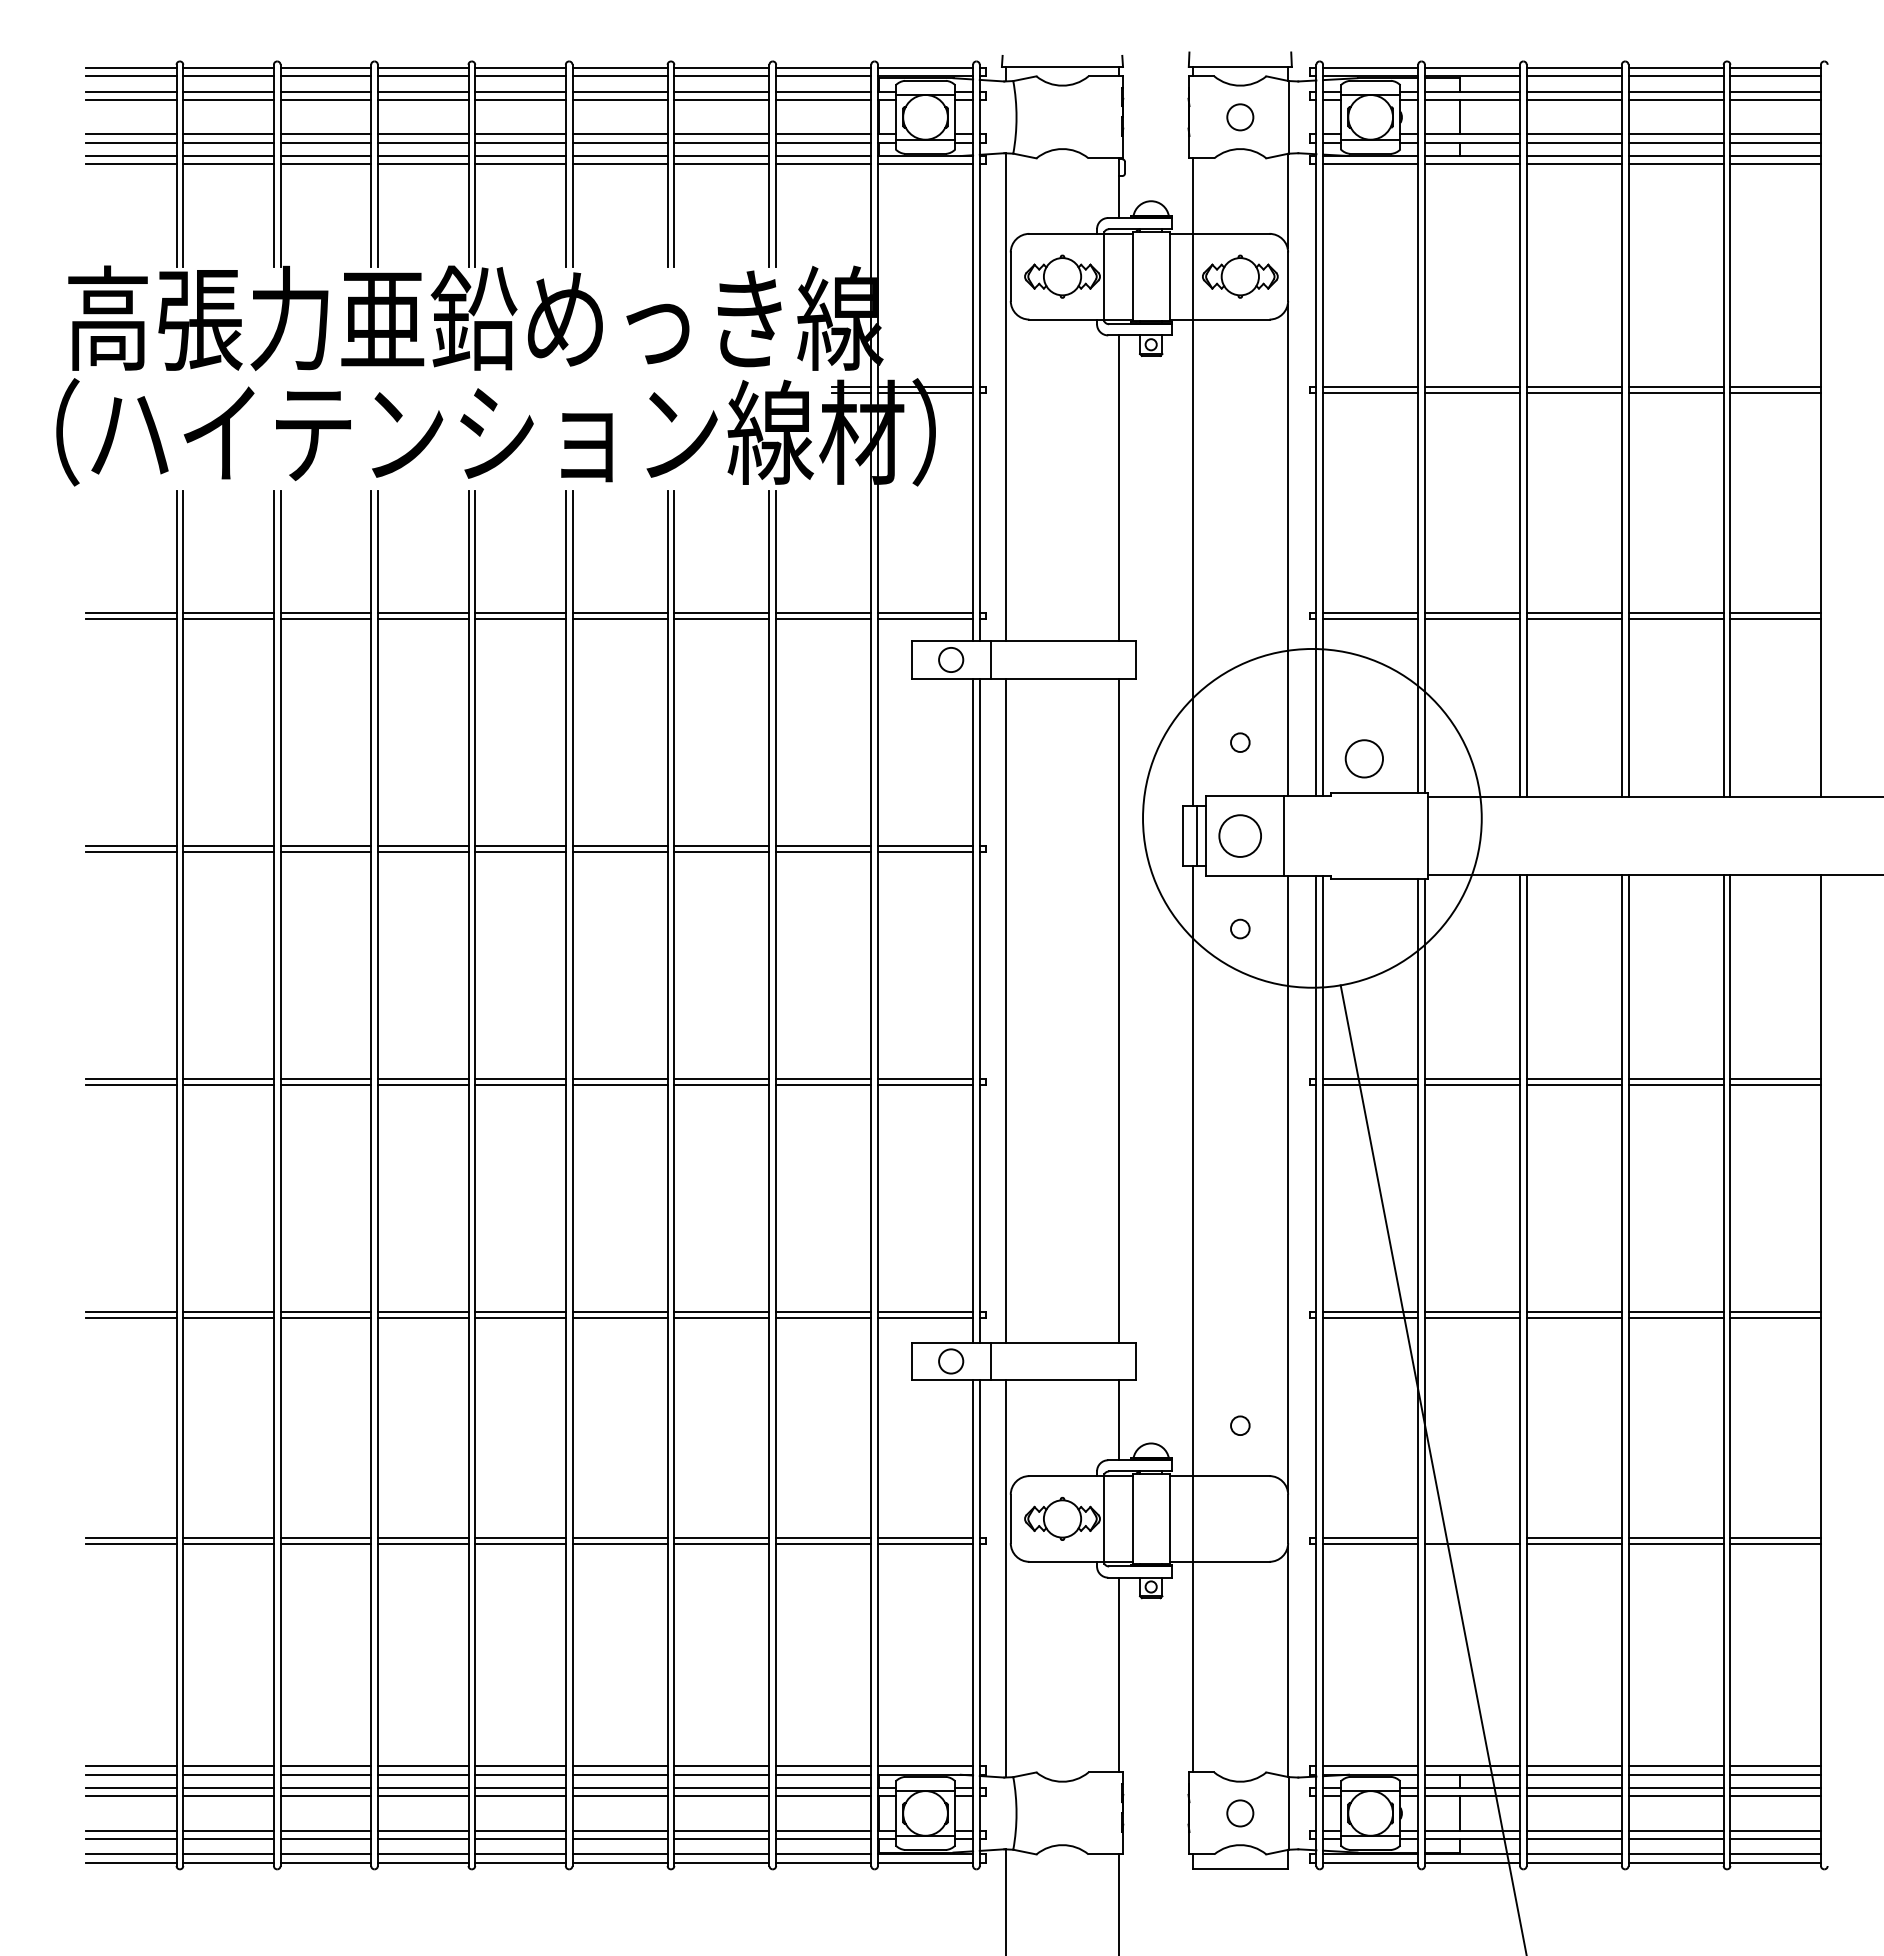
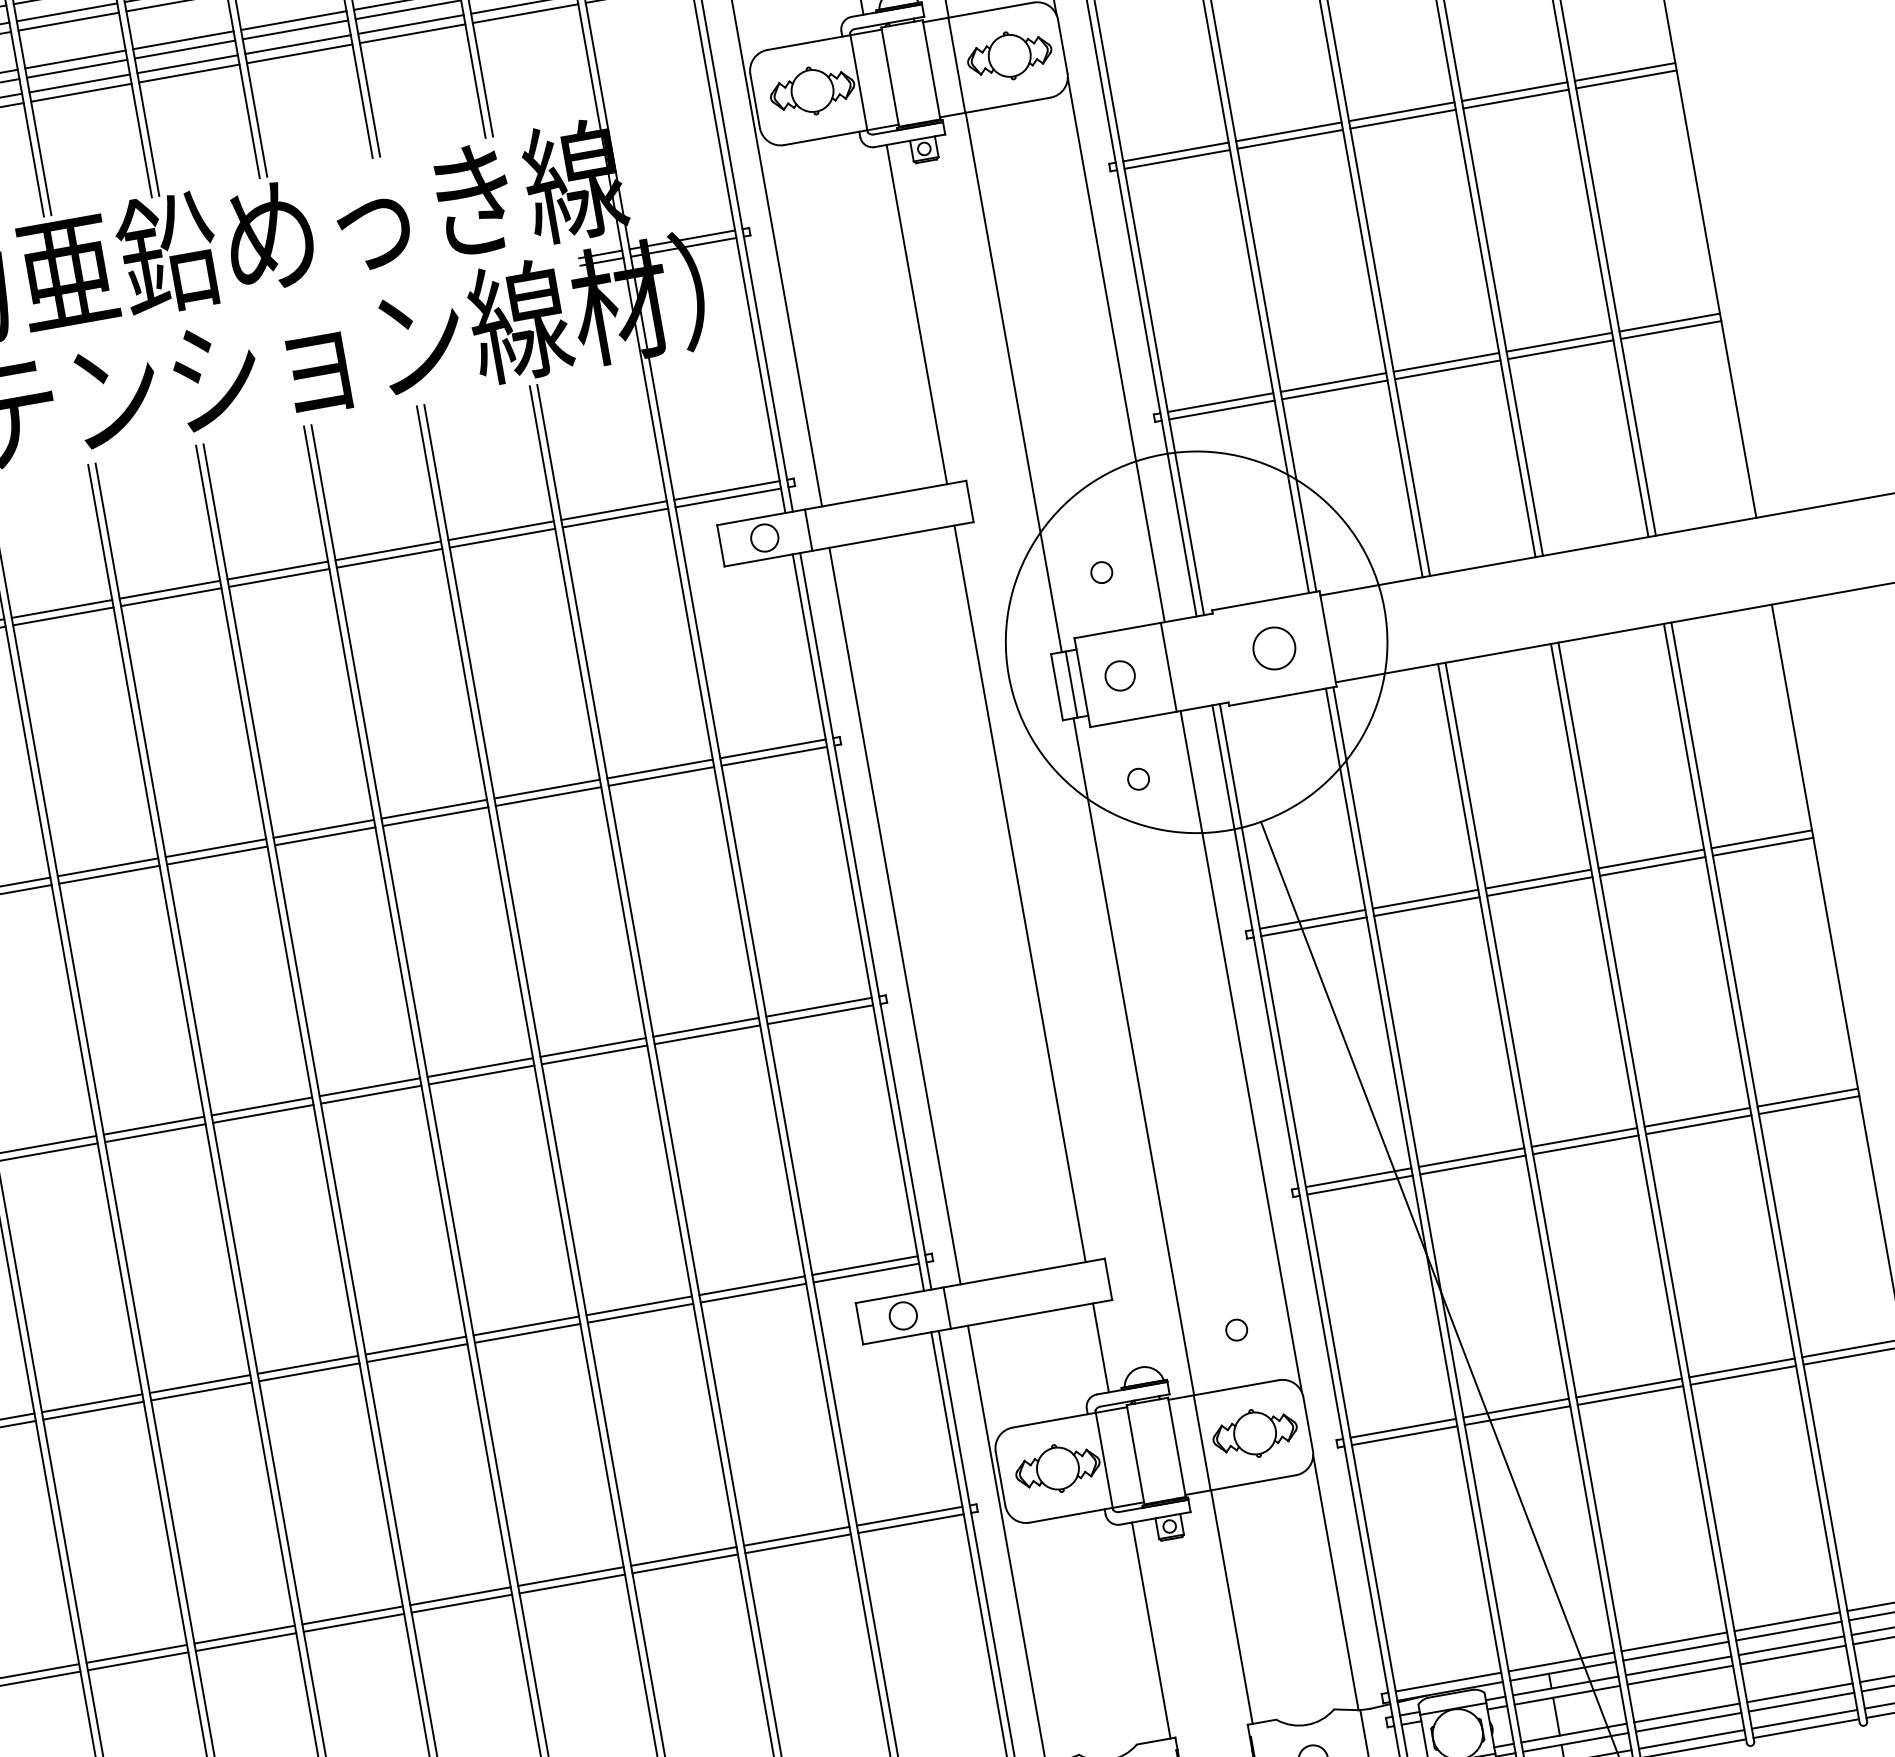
circle: (1363, 758) -> (1273, 648), moved
circle: (1240, 835) -> (1120, 675), size x0.62
part: (1240, 1518) -> (1255, 1432), added
line: (1472, 1537) -> (1516, 1408), added

